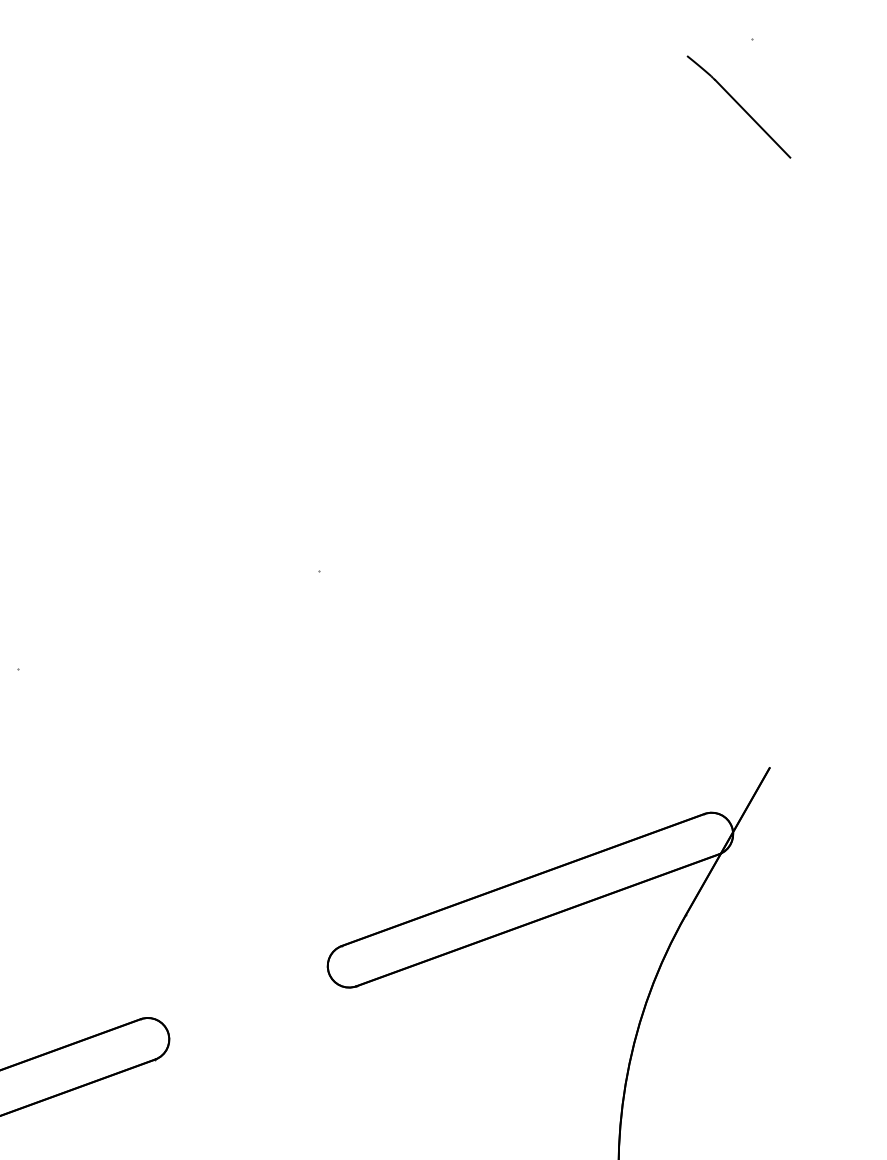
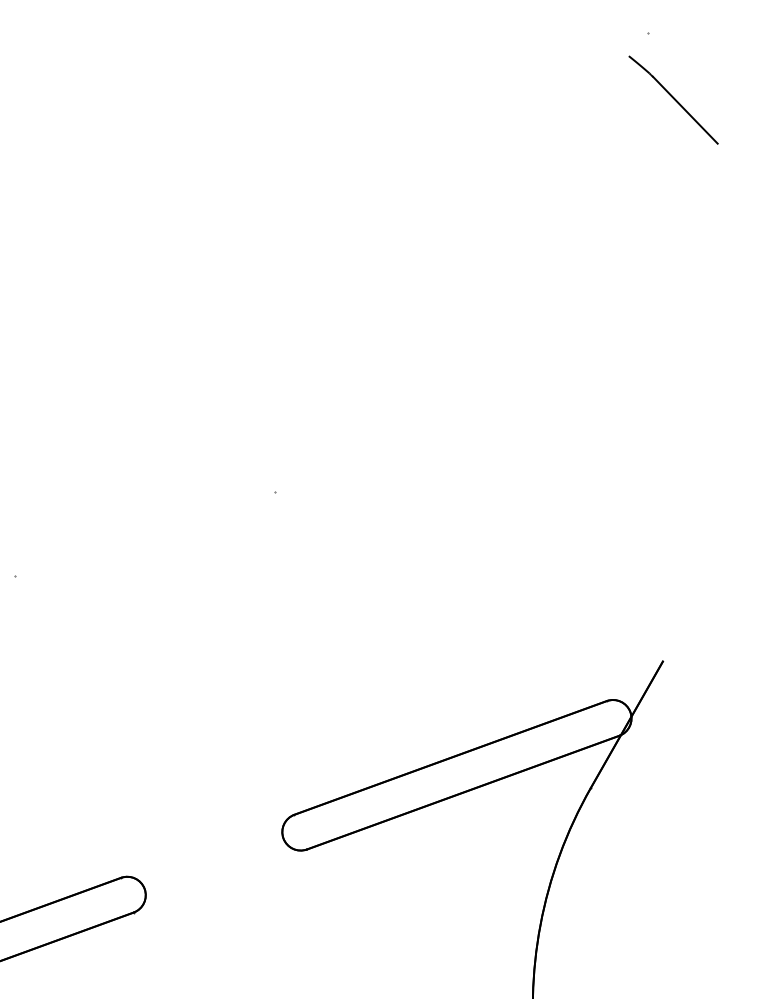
part: (738, 106) -> (673, 99), moved

